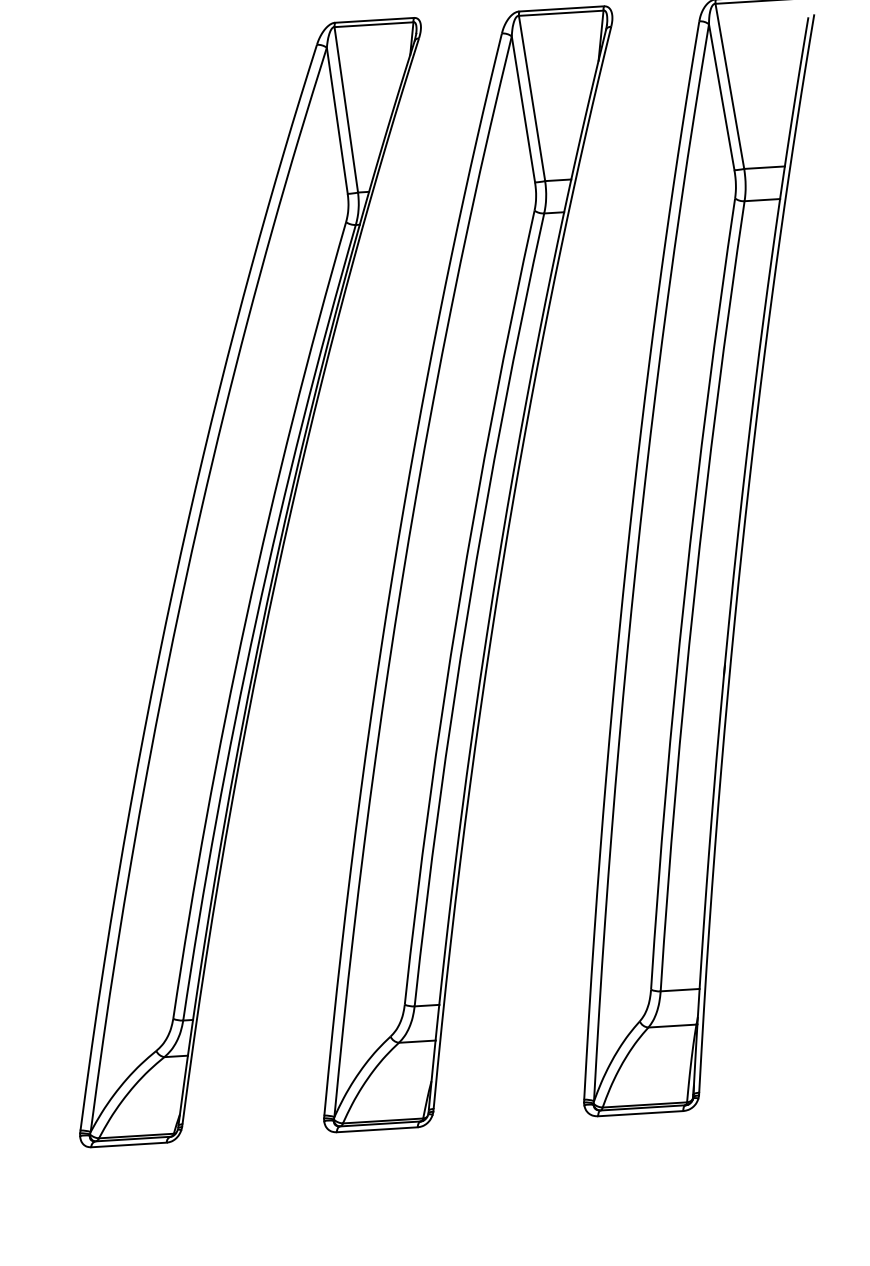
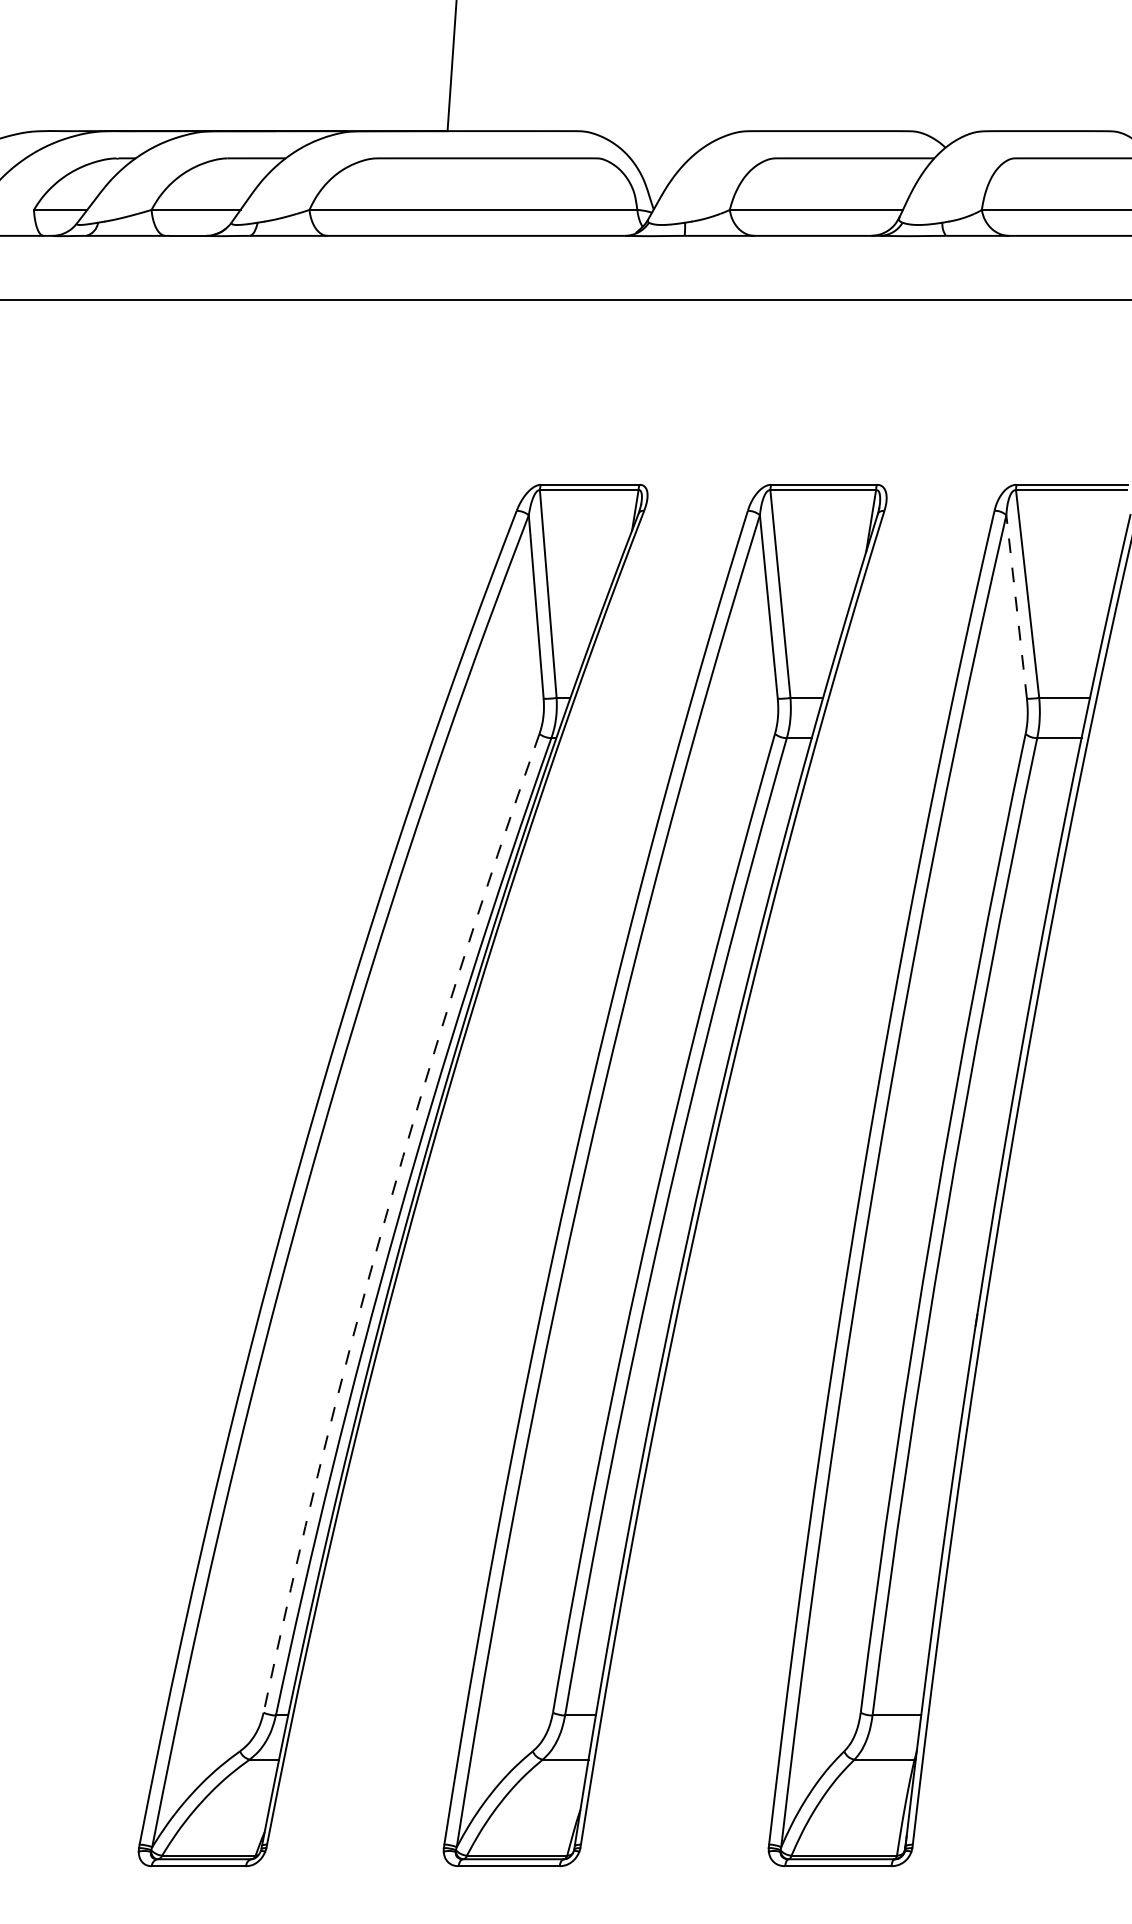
line: (721, 96) -> (1016, 606), solid -> dashed
arc: (246, 617) -> (385, 1218), solid -> dashed

